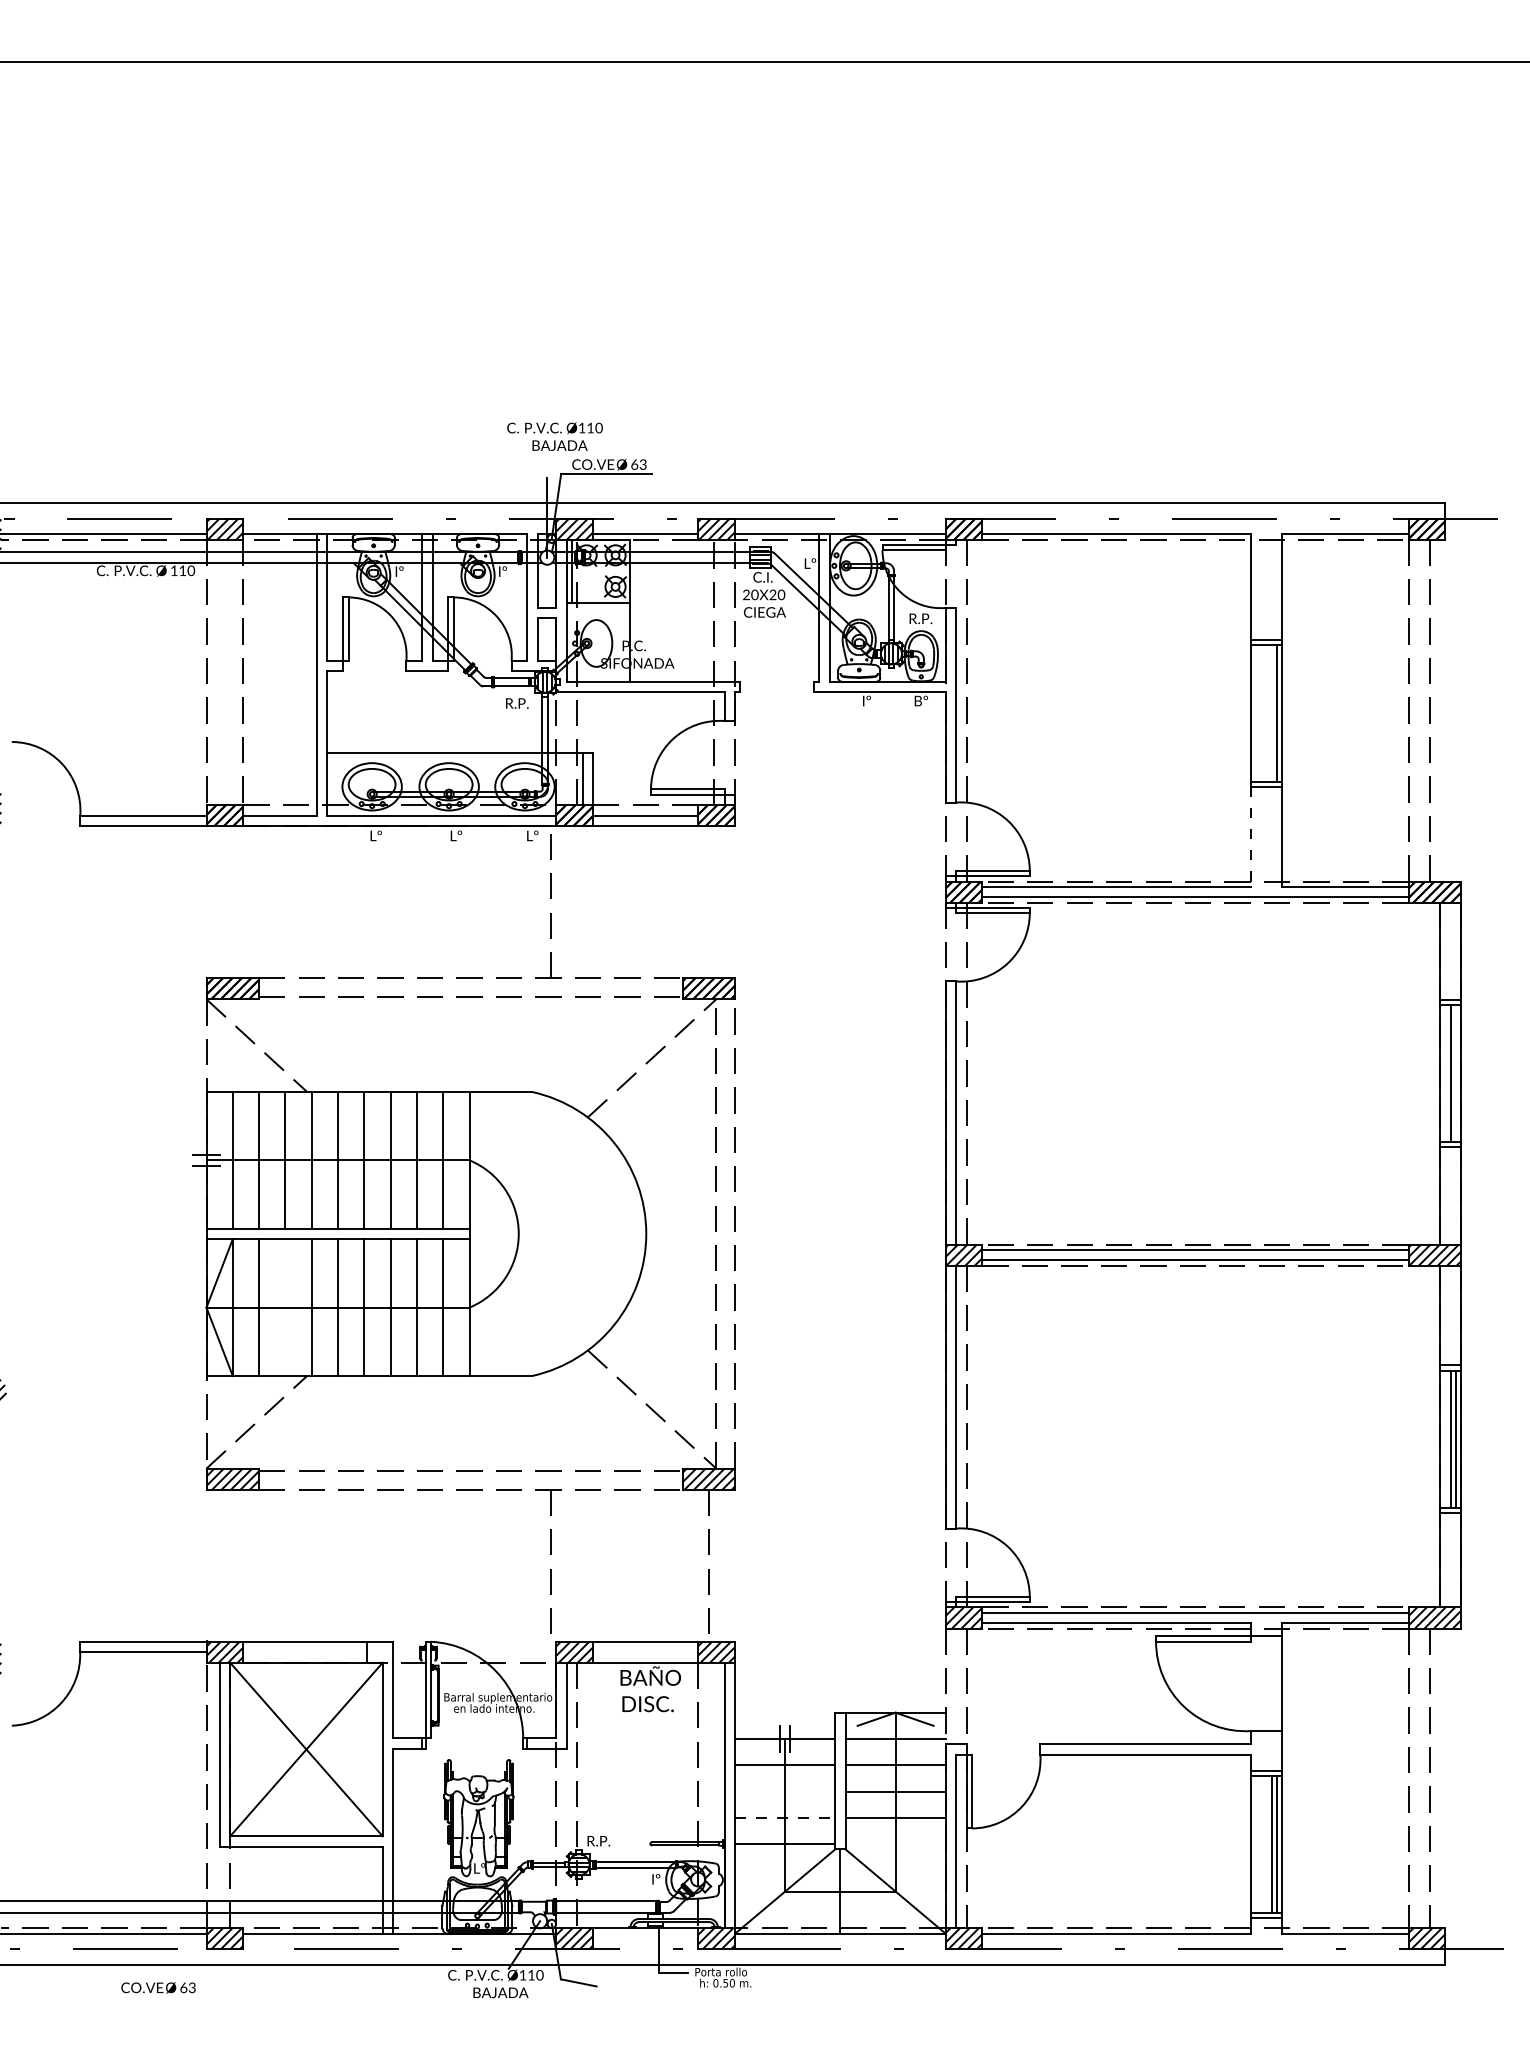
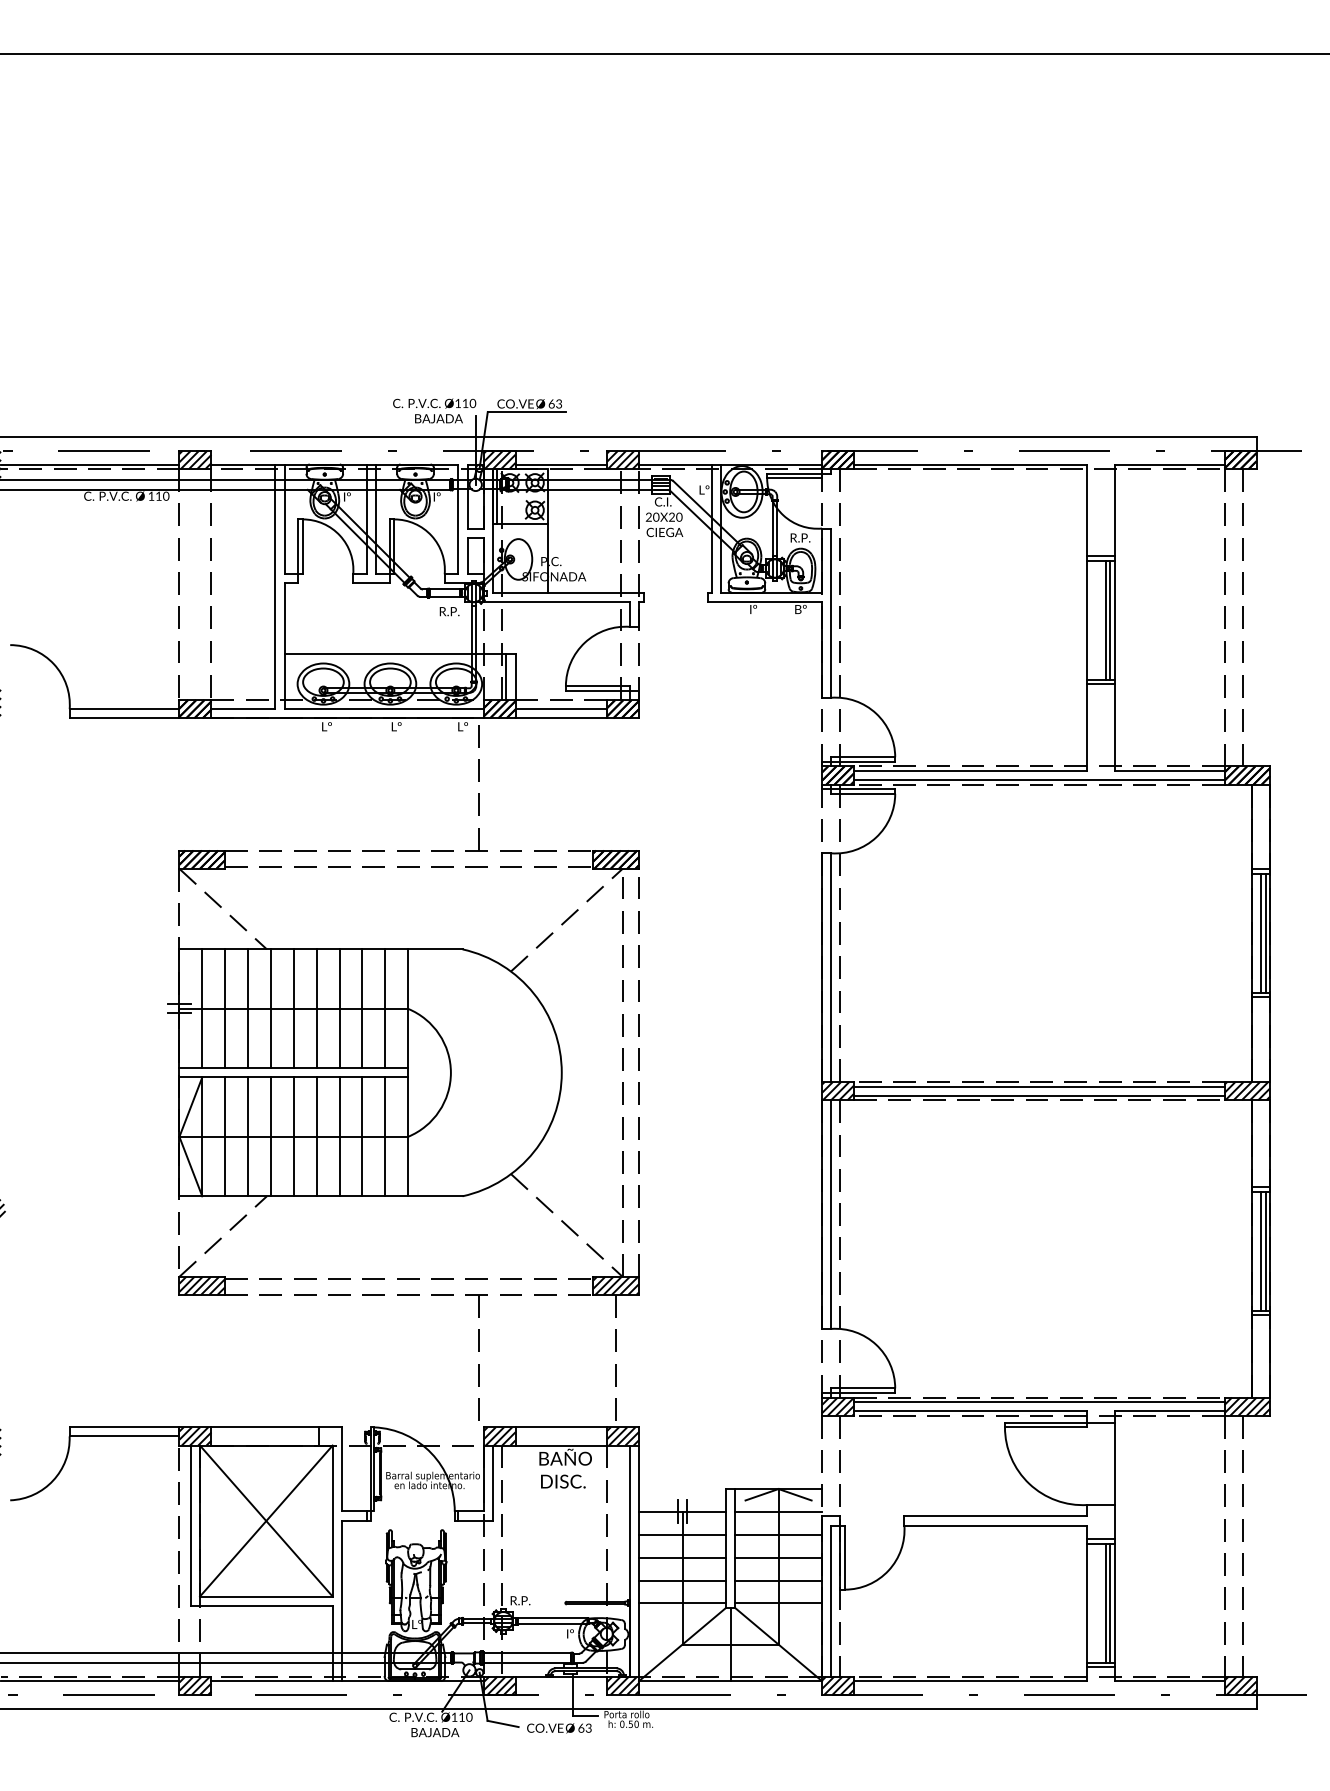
text: (554, 436) -> (434, 410), moved
line: (1271, 712) -> (1105, 619), added
line: (1250, 836) -> (1087, 727), dashed -> solid
line: (1455, 1073) -> (1265, 933), added
line: (285, 1307) -> (248, 1136), added
line: (785, 1791) -> (682, 1557), added
line: (785, 1817) -> (682, 1580), dashed -> solid
line: (895, 1844) -> (778, 1603), added
text: (158, 1987) -> (559, 1727), moved

